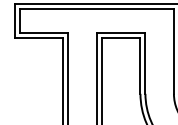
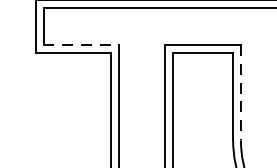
line: (44, 33) -> (82, 45), solid -> dashed
line: (145, 64) -> (241, 94), solid -> dashed

